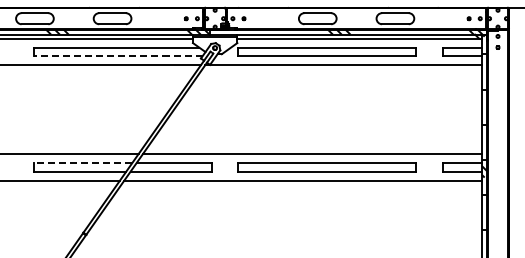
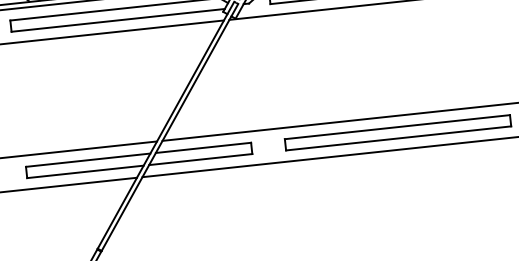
line: (117, 56) -> (117, 20), dashed -> solid
line: (82, 162) -> (86, 159), dashed -> solid

